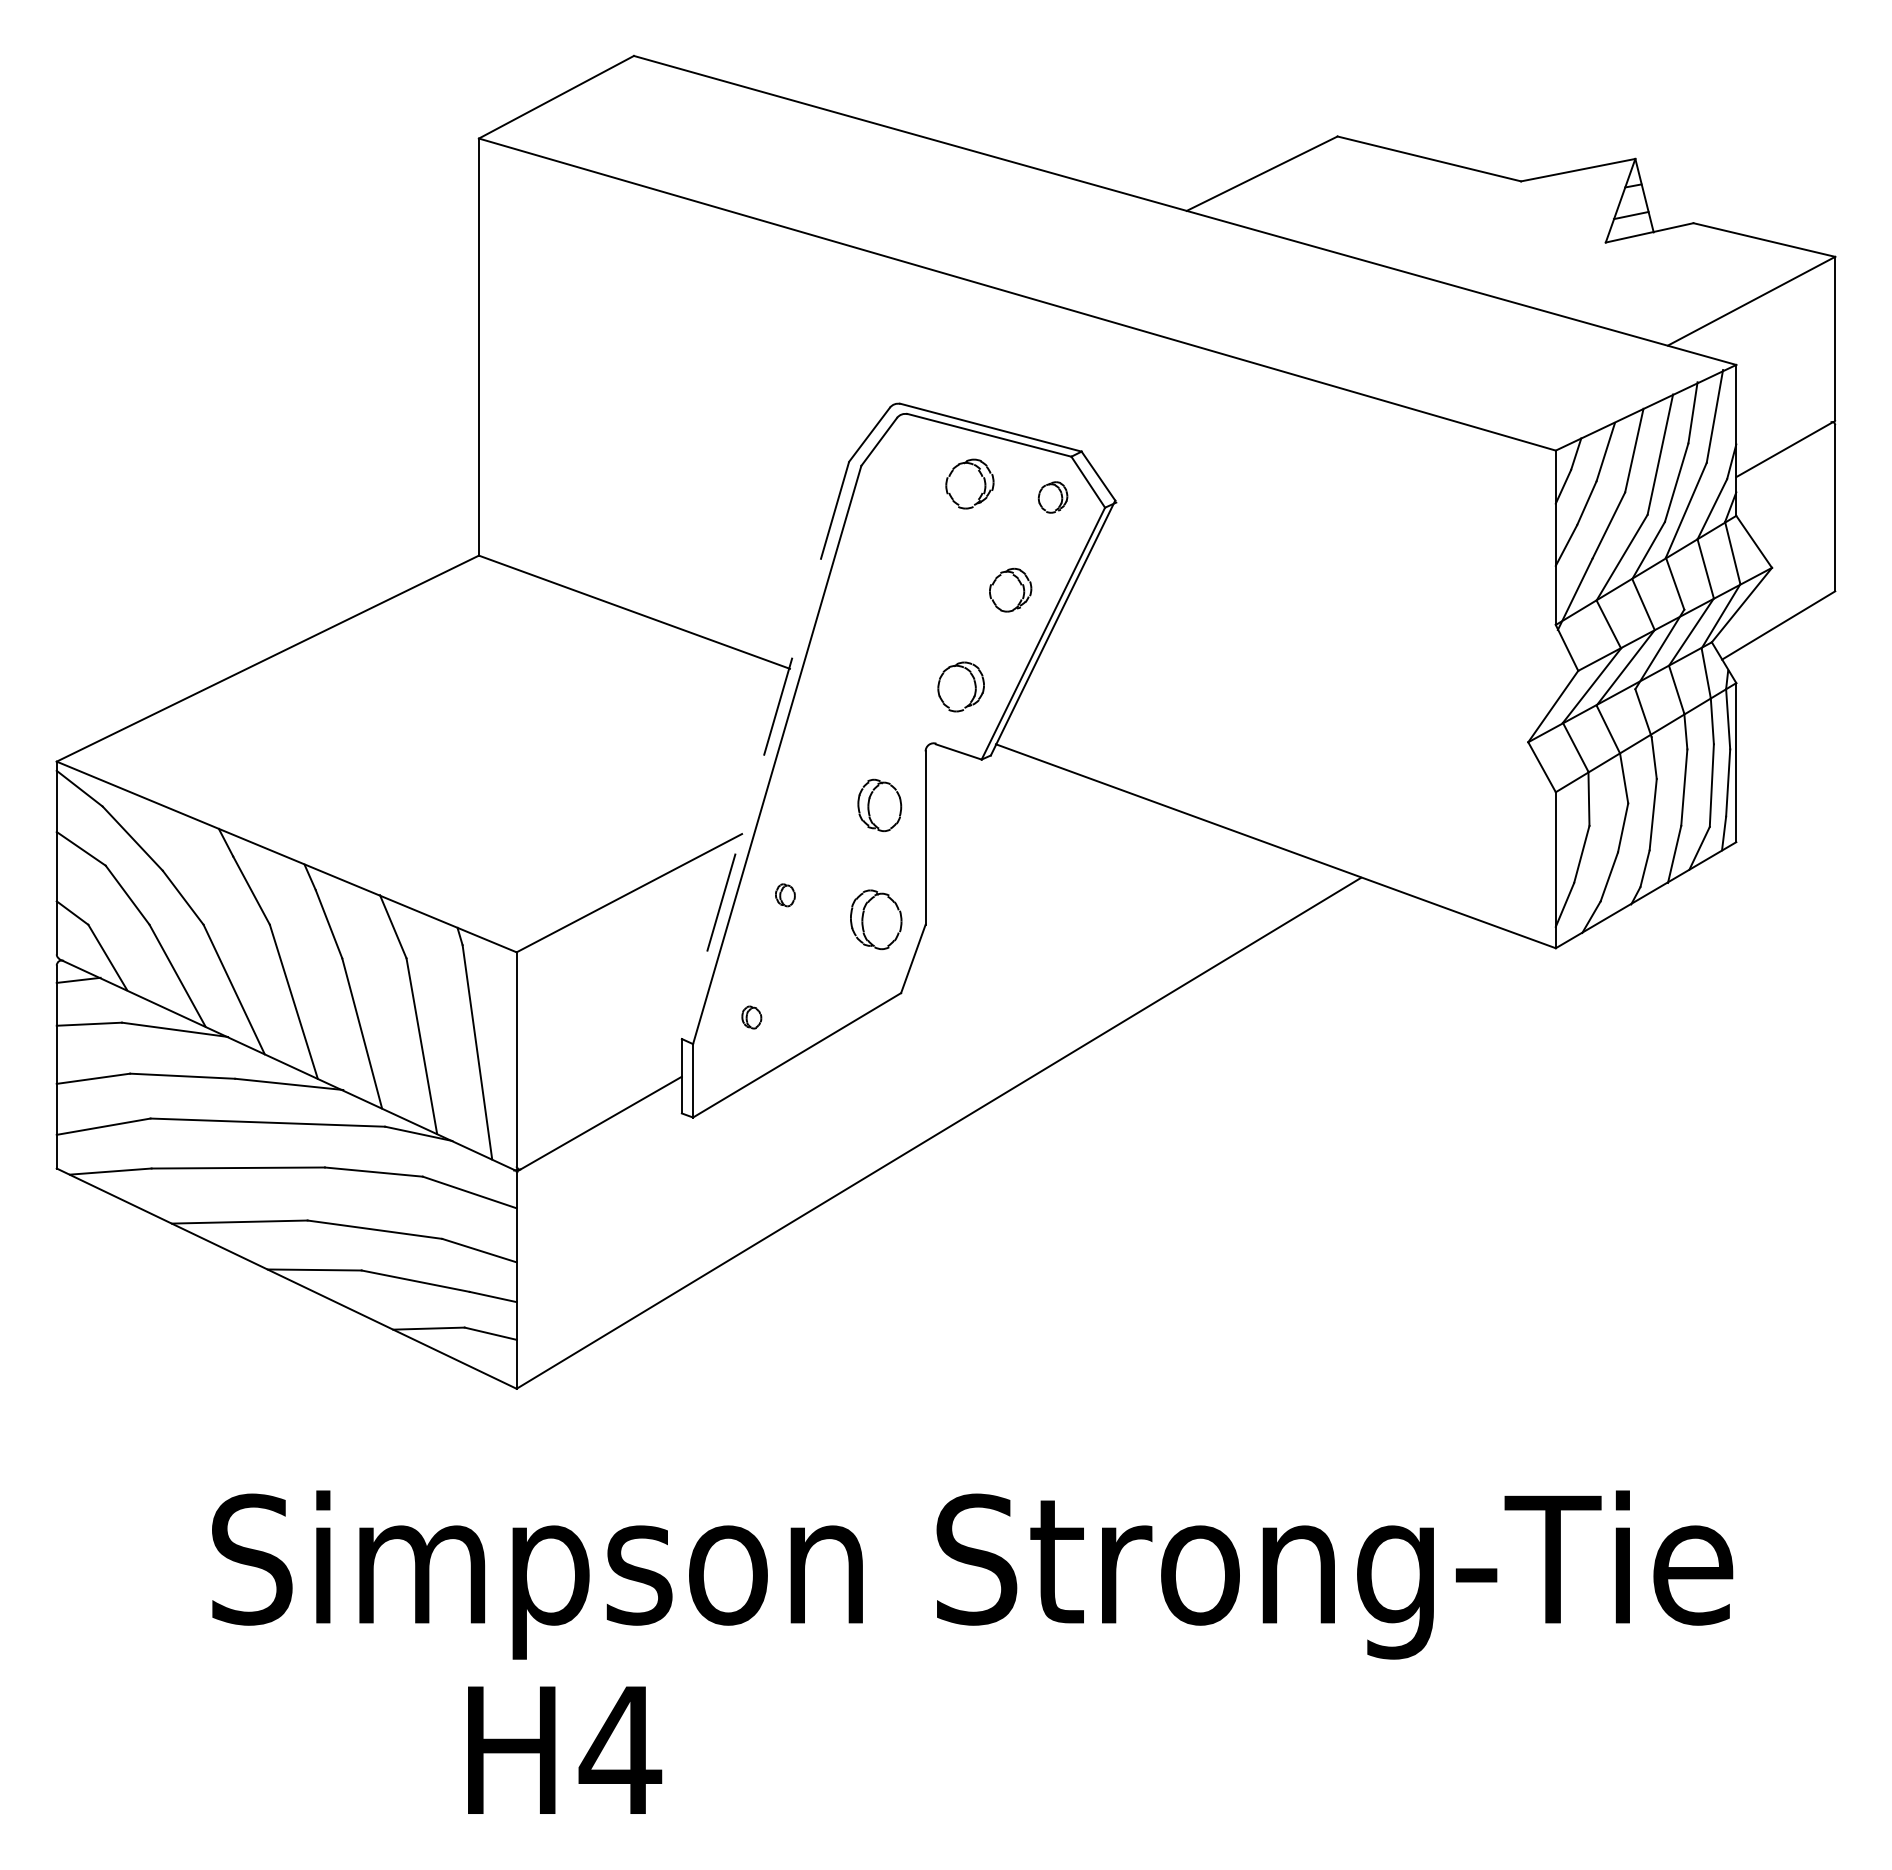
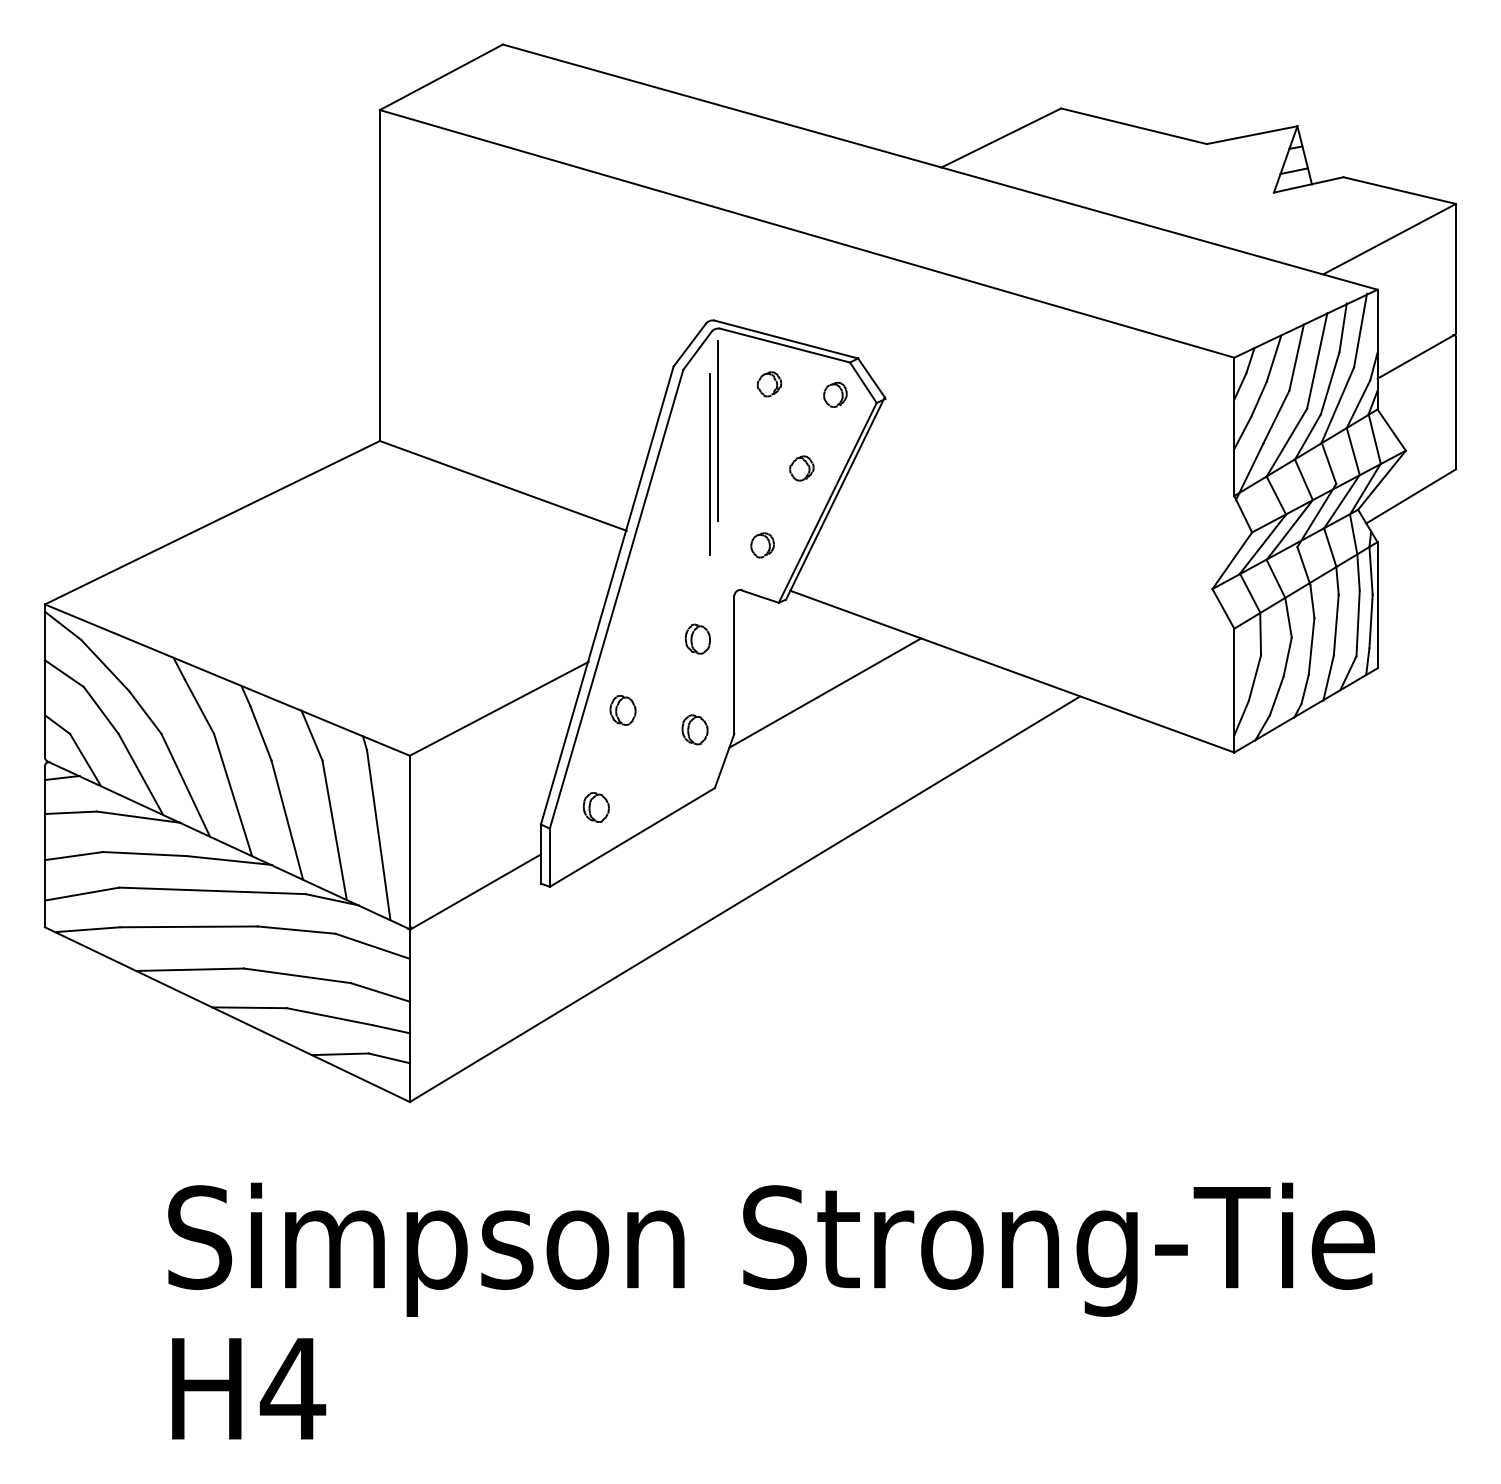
part: (969, 484) -> (769, 384), size x0.62
line: (905, 543) -> (718, 431), added
line: (895, 585) -> (710, 464), added
part: (1010, 590) -> (801, 468), size x0.71
part: (961, 687) -> (762, 545), size x0.62
line: (765, 750) -> (607, 595), dashed -> solid
part: (879, 805) -> (697, 639), size x0.71
line: (1040, 873) -> (825, 693), added
part: (785, 895) -> (623, 710), size x1.67
part: (875, 919) -> (694, 729), size x0.62
part: (751, 1017) -> (596, 807), size x1.67
text: (565, 1749) -> (249, 1388), moved

